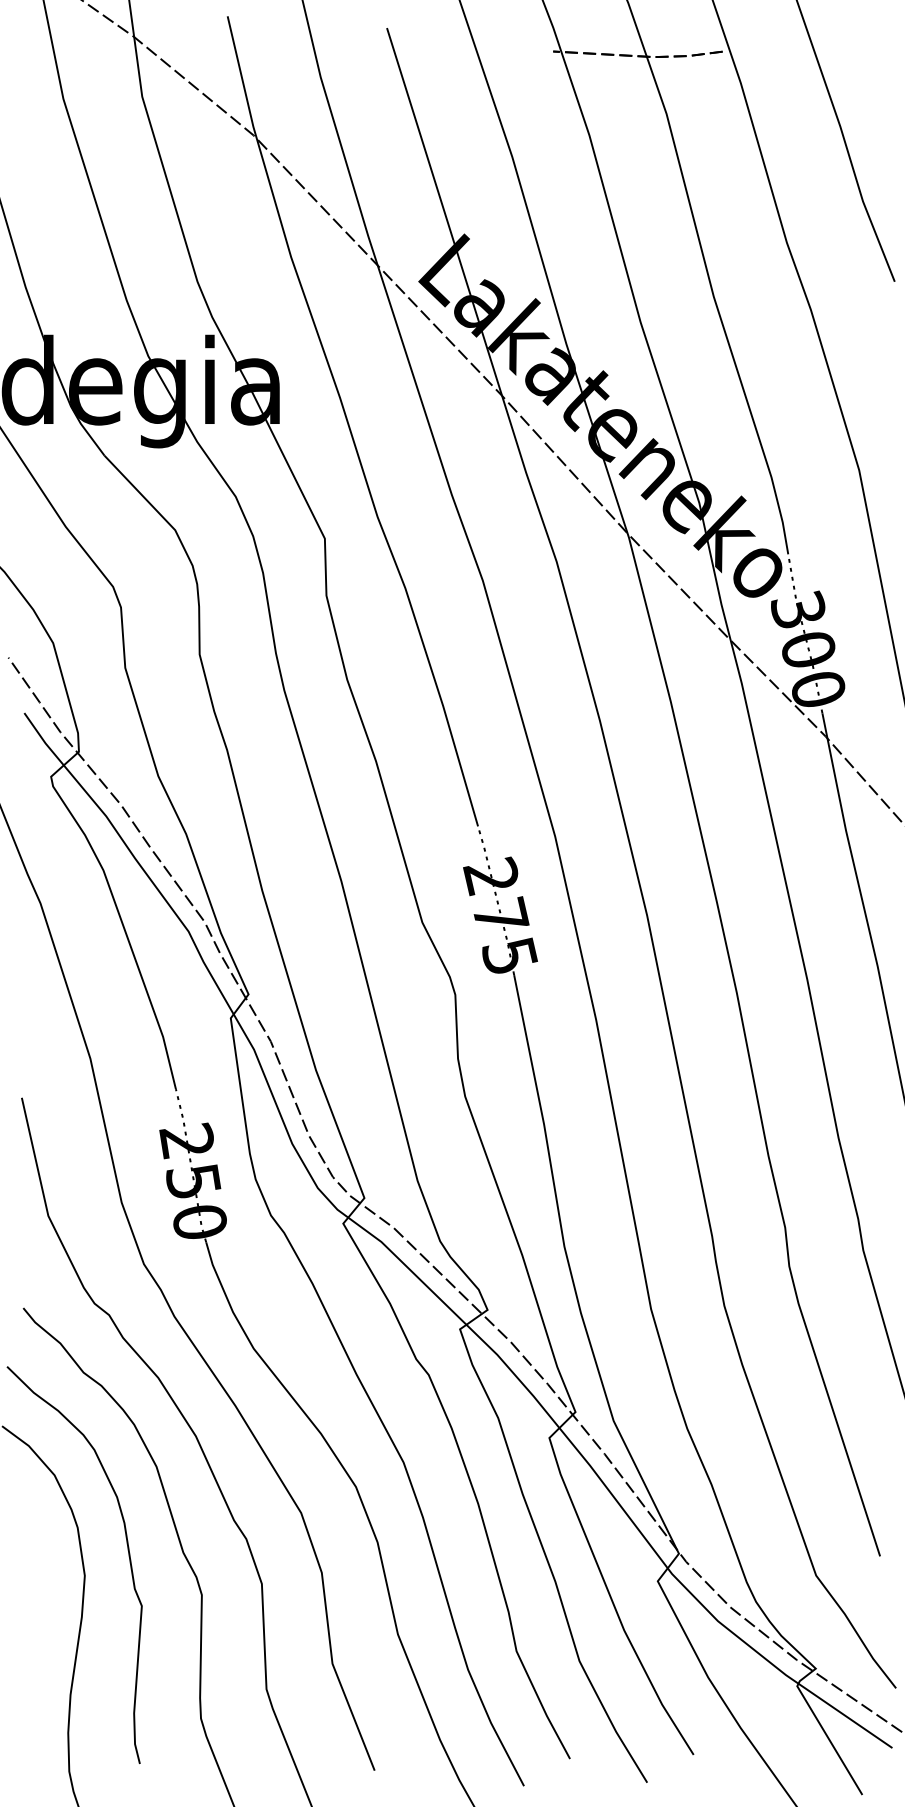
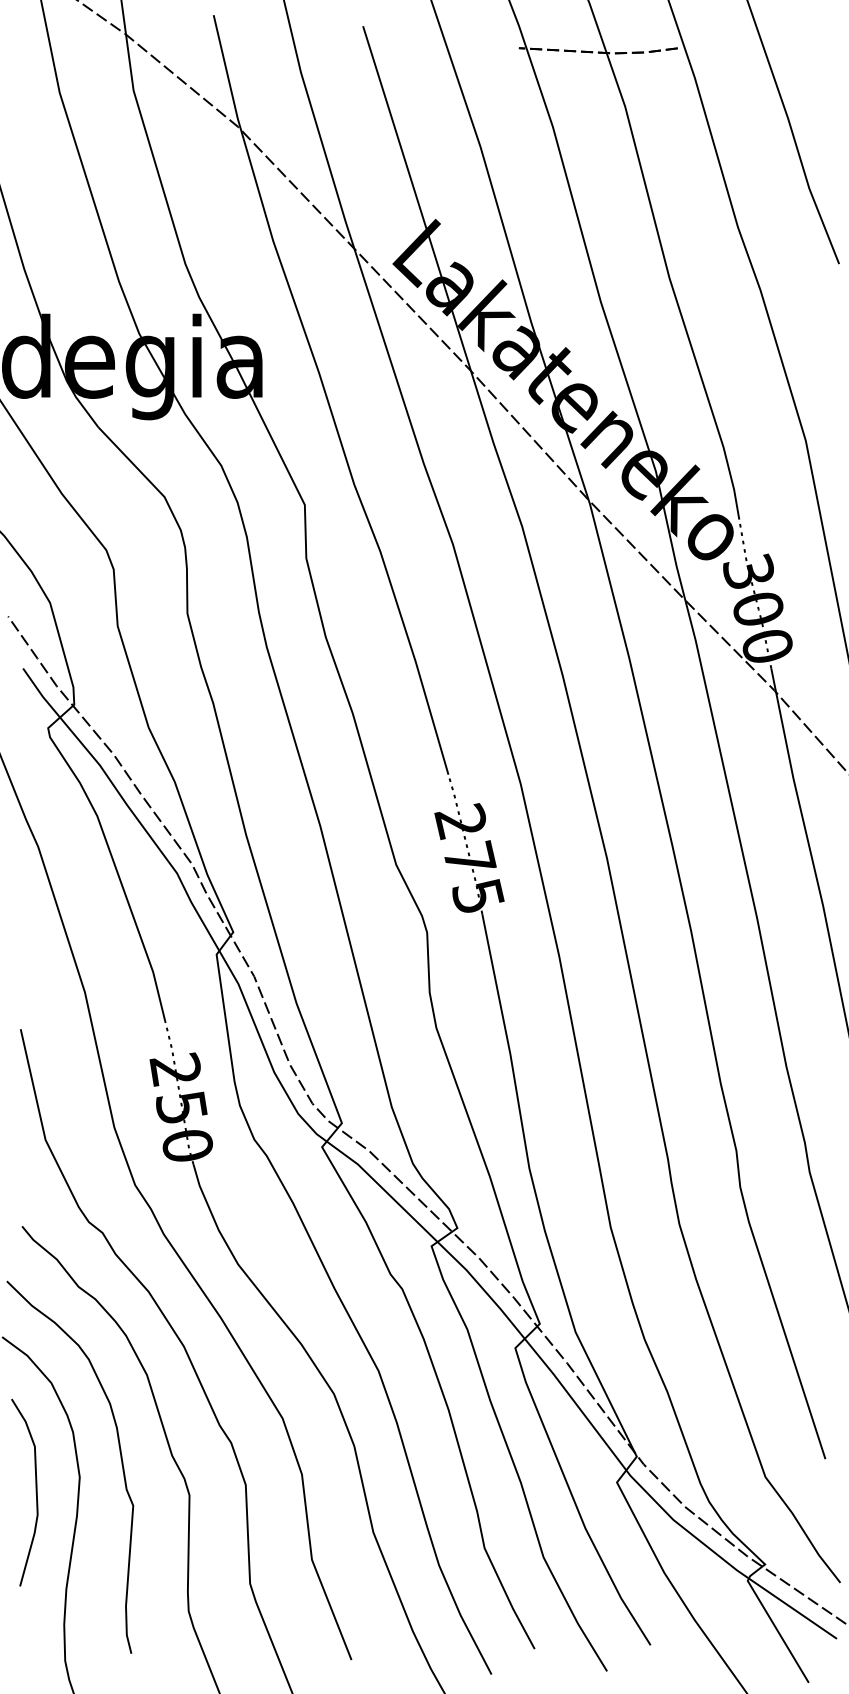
curve: (37, 1587) -> (35, 1488), added

